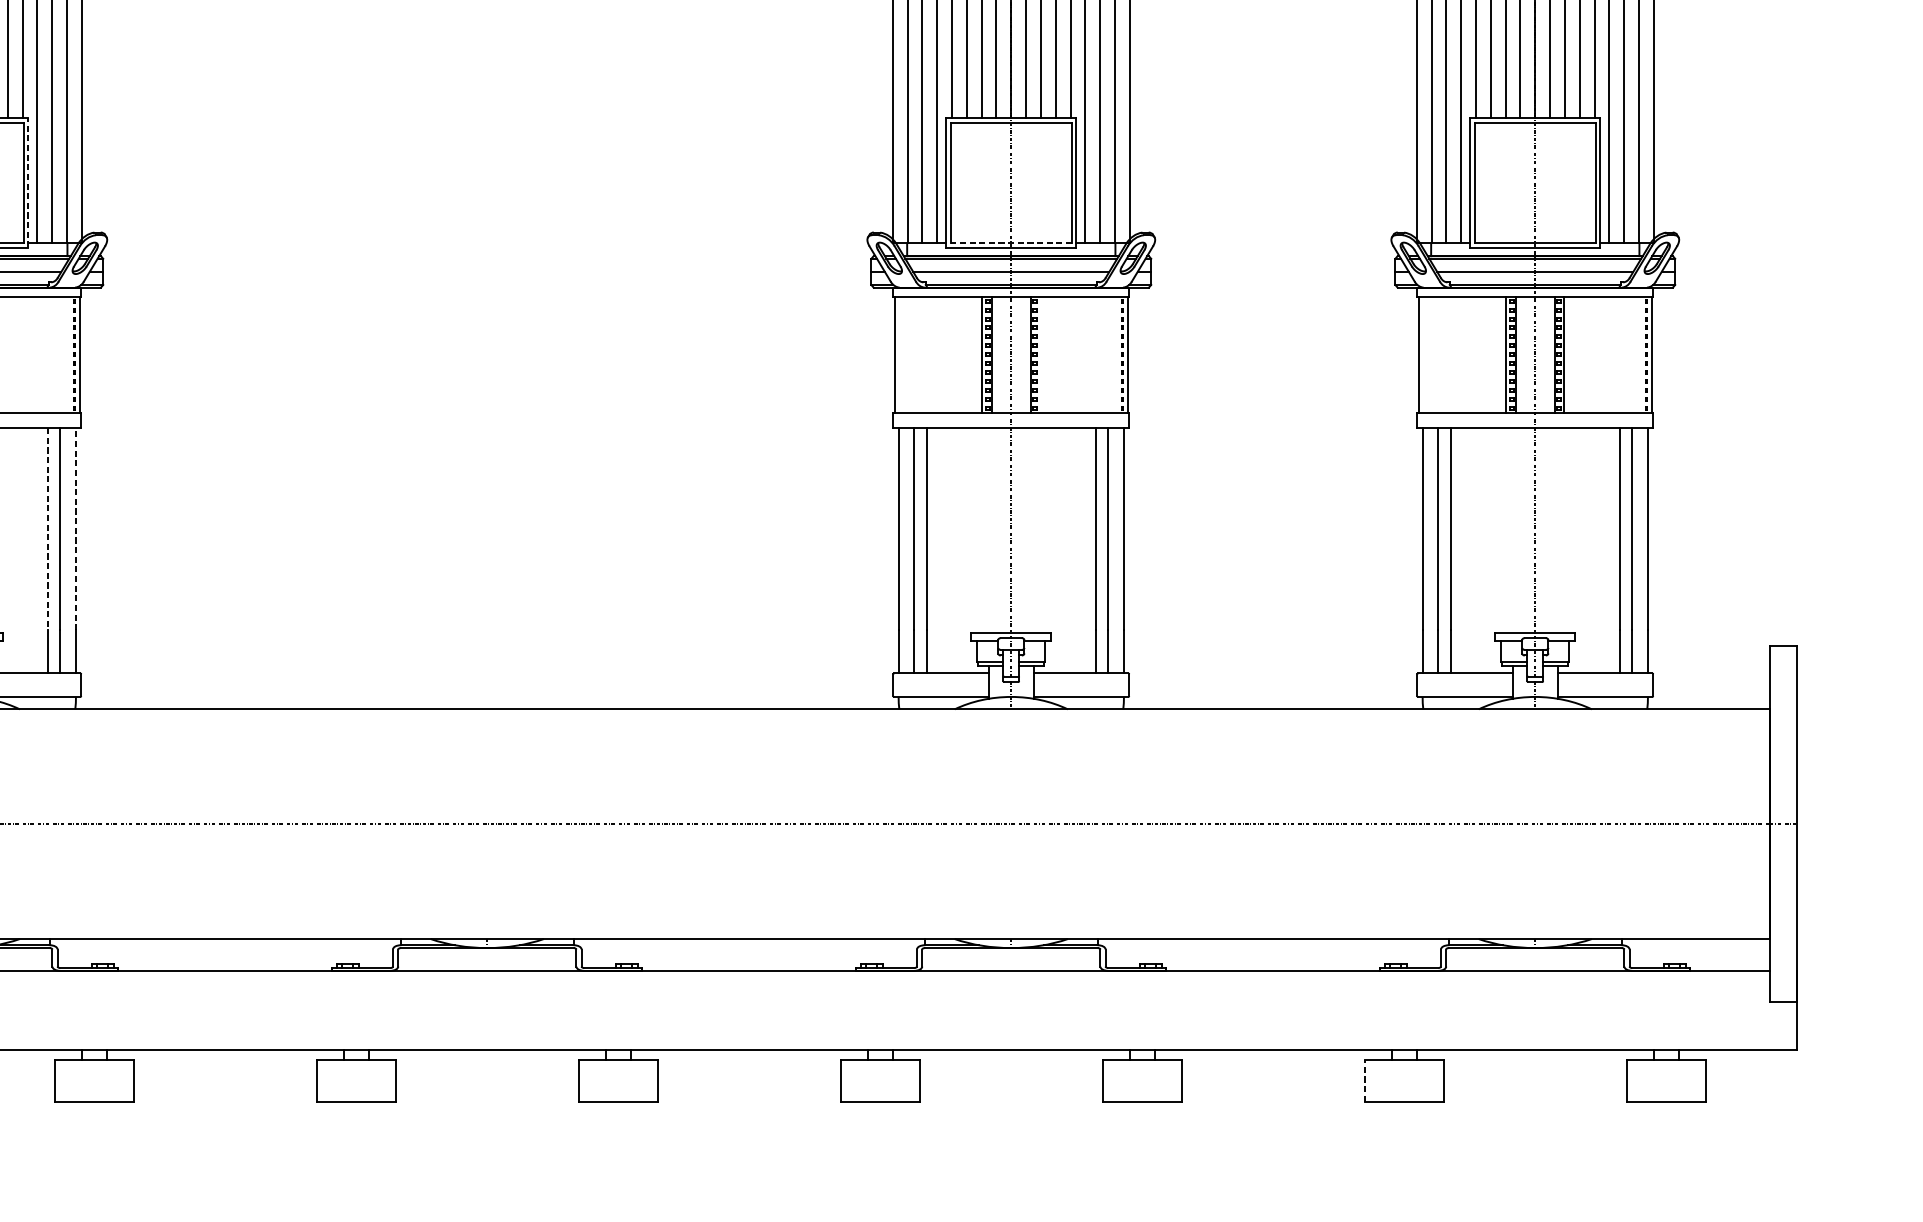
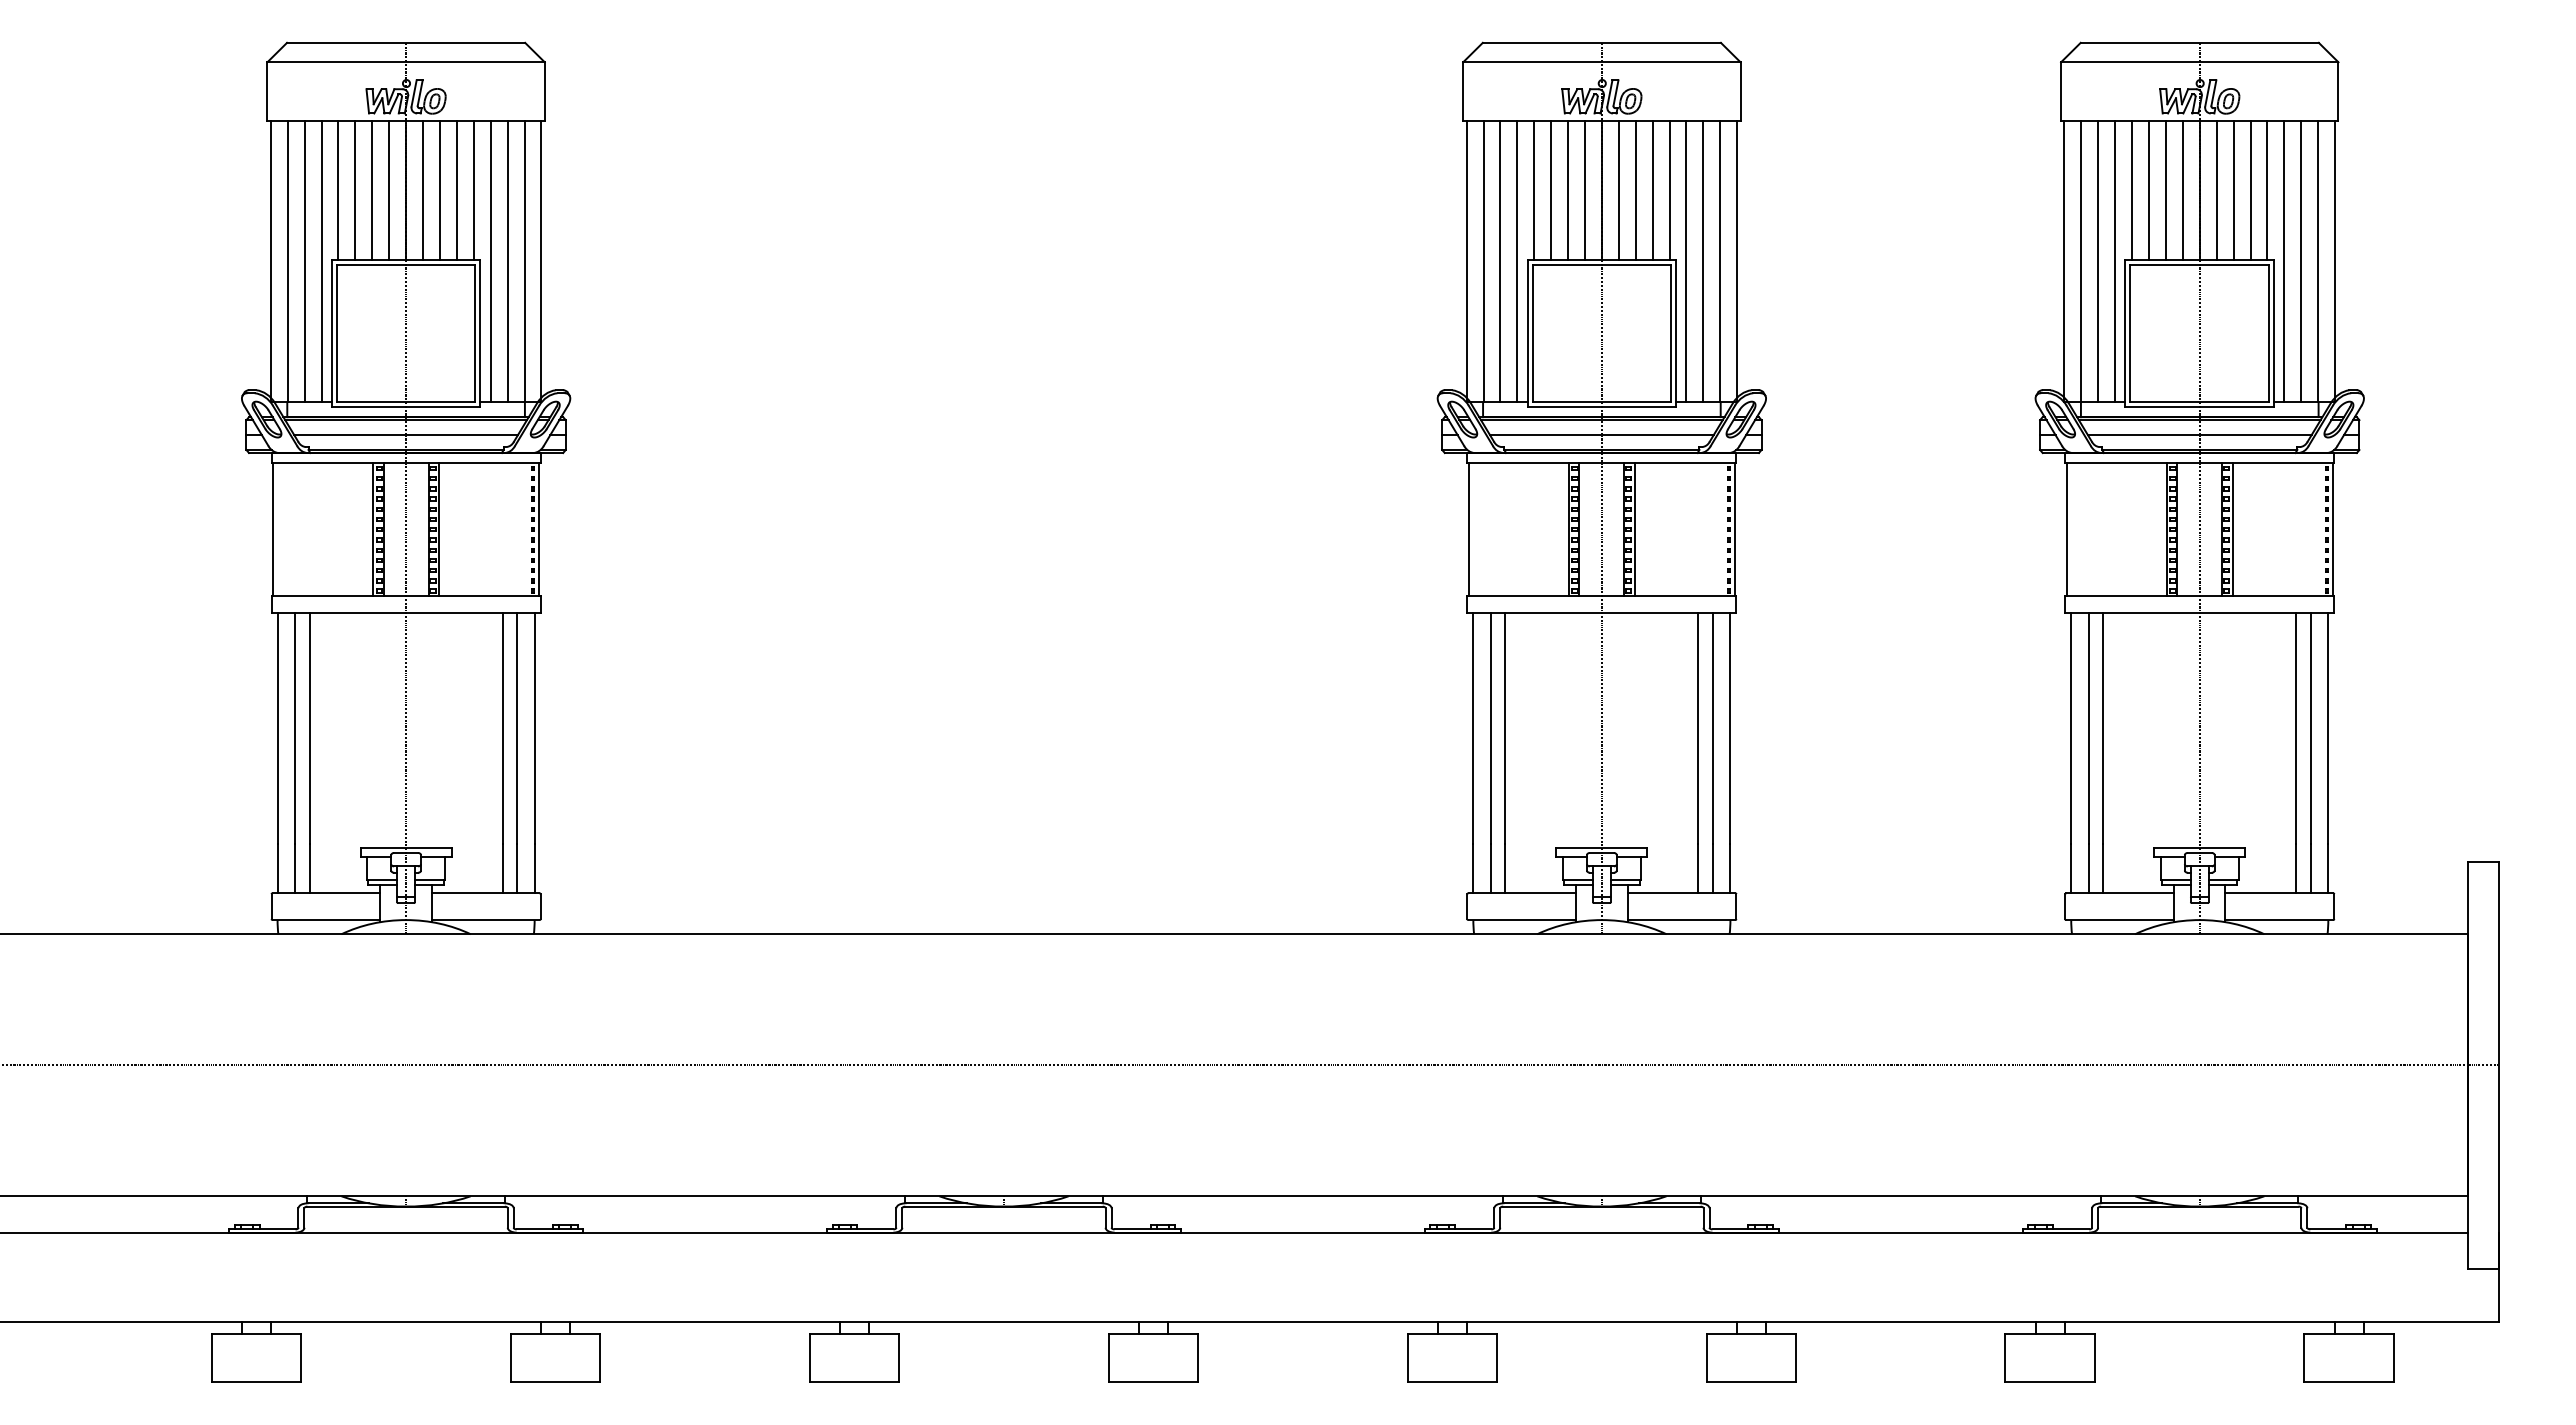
line: (28, 182) -> (480, 333), dashed -> solid
line: (1010, 243) -> (1601, 402), dashed -> solid
line: (1039, 354) -> (1634, 529), added
line: (47, 529) -> (502, 729), dashed -> solid
line: (75, 529) -> (534, 728), dashed -> solid
line: (1365, 1081) -> (2005, 1358), dashed -> solid

